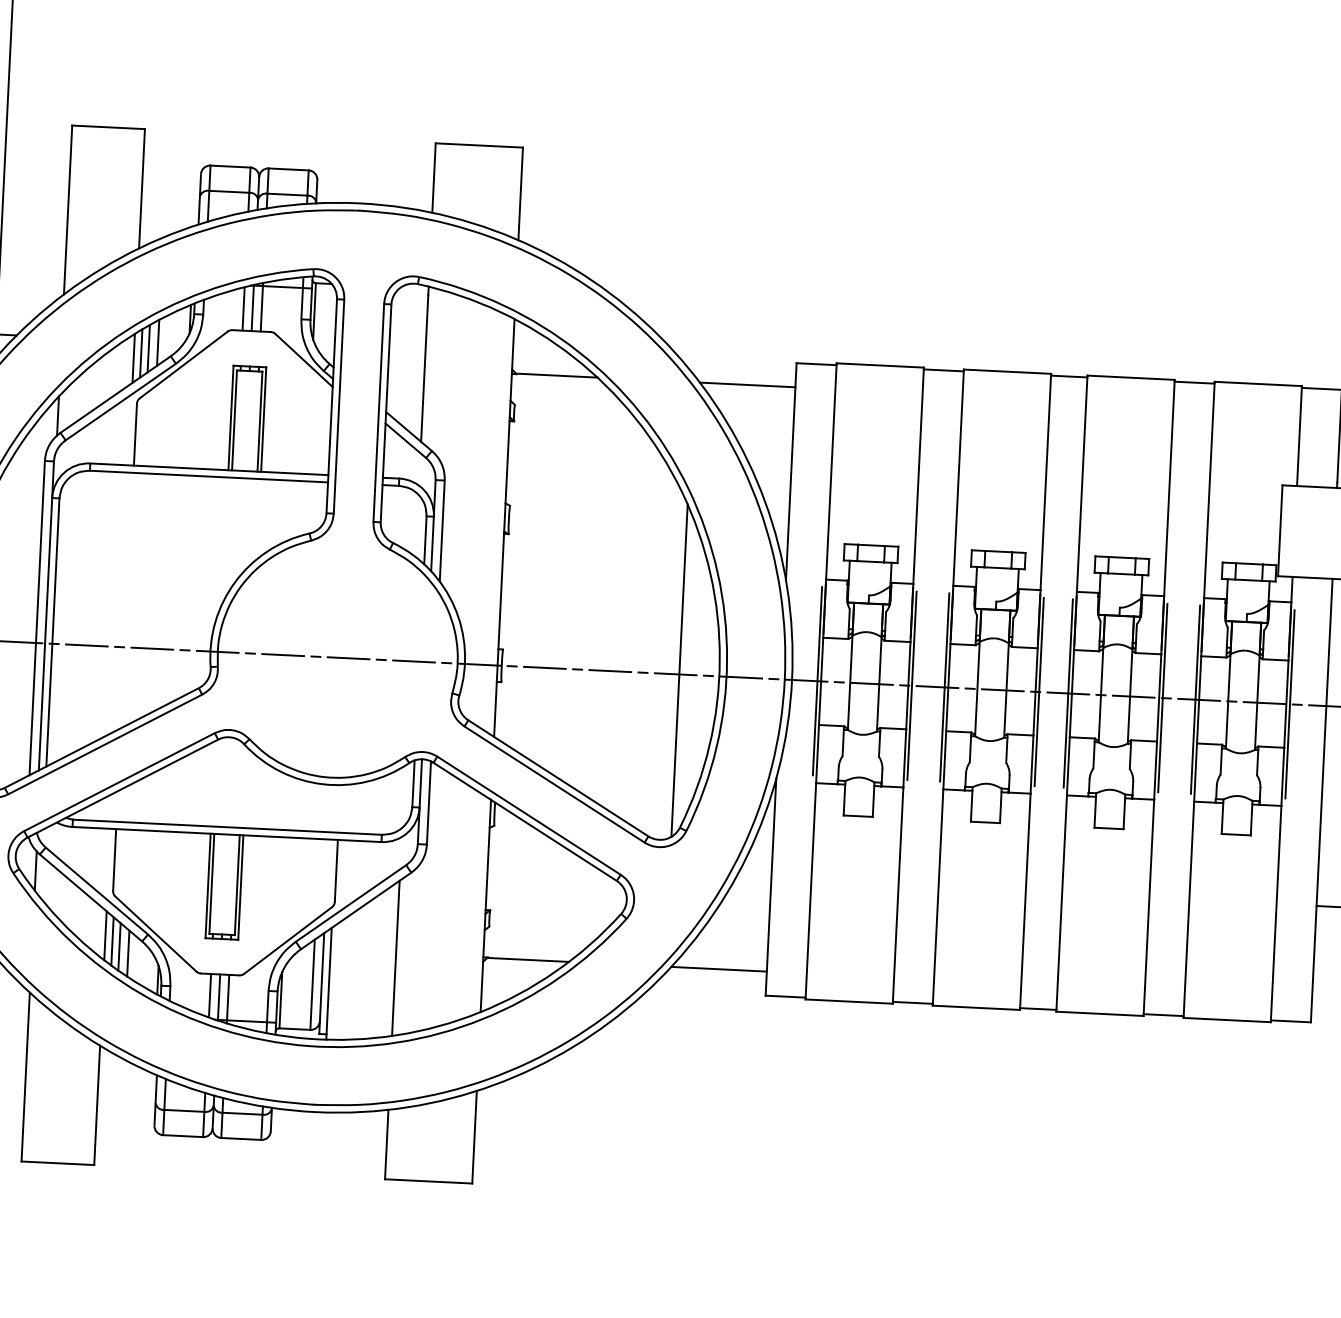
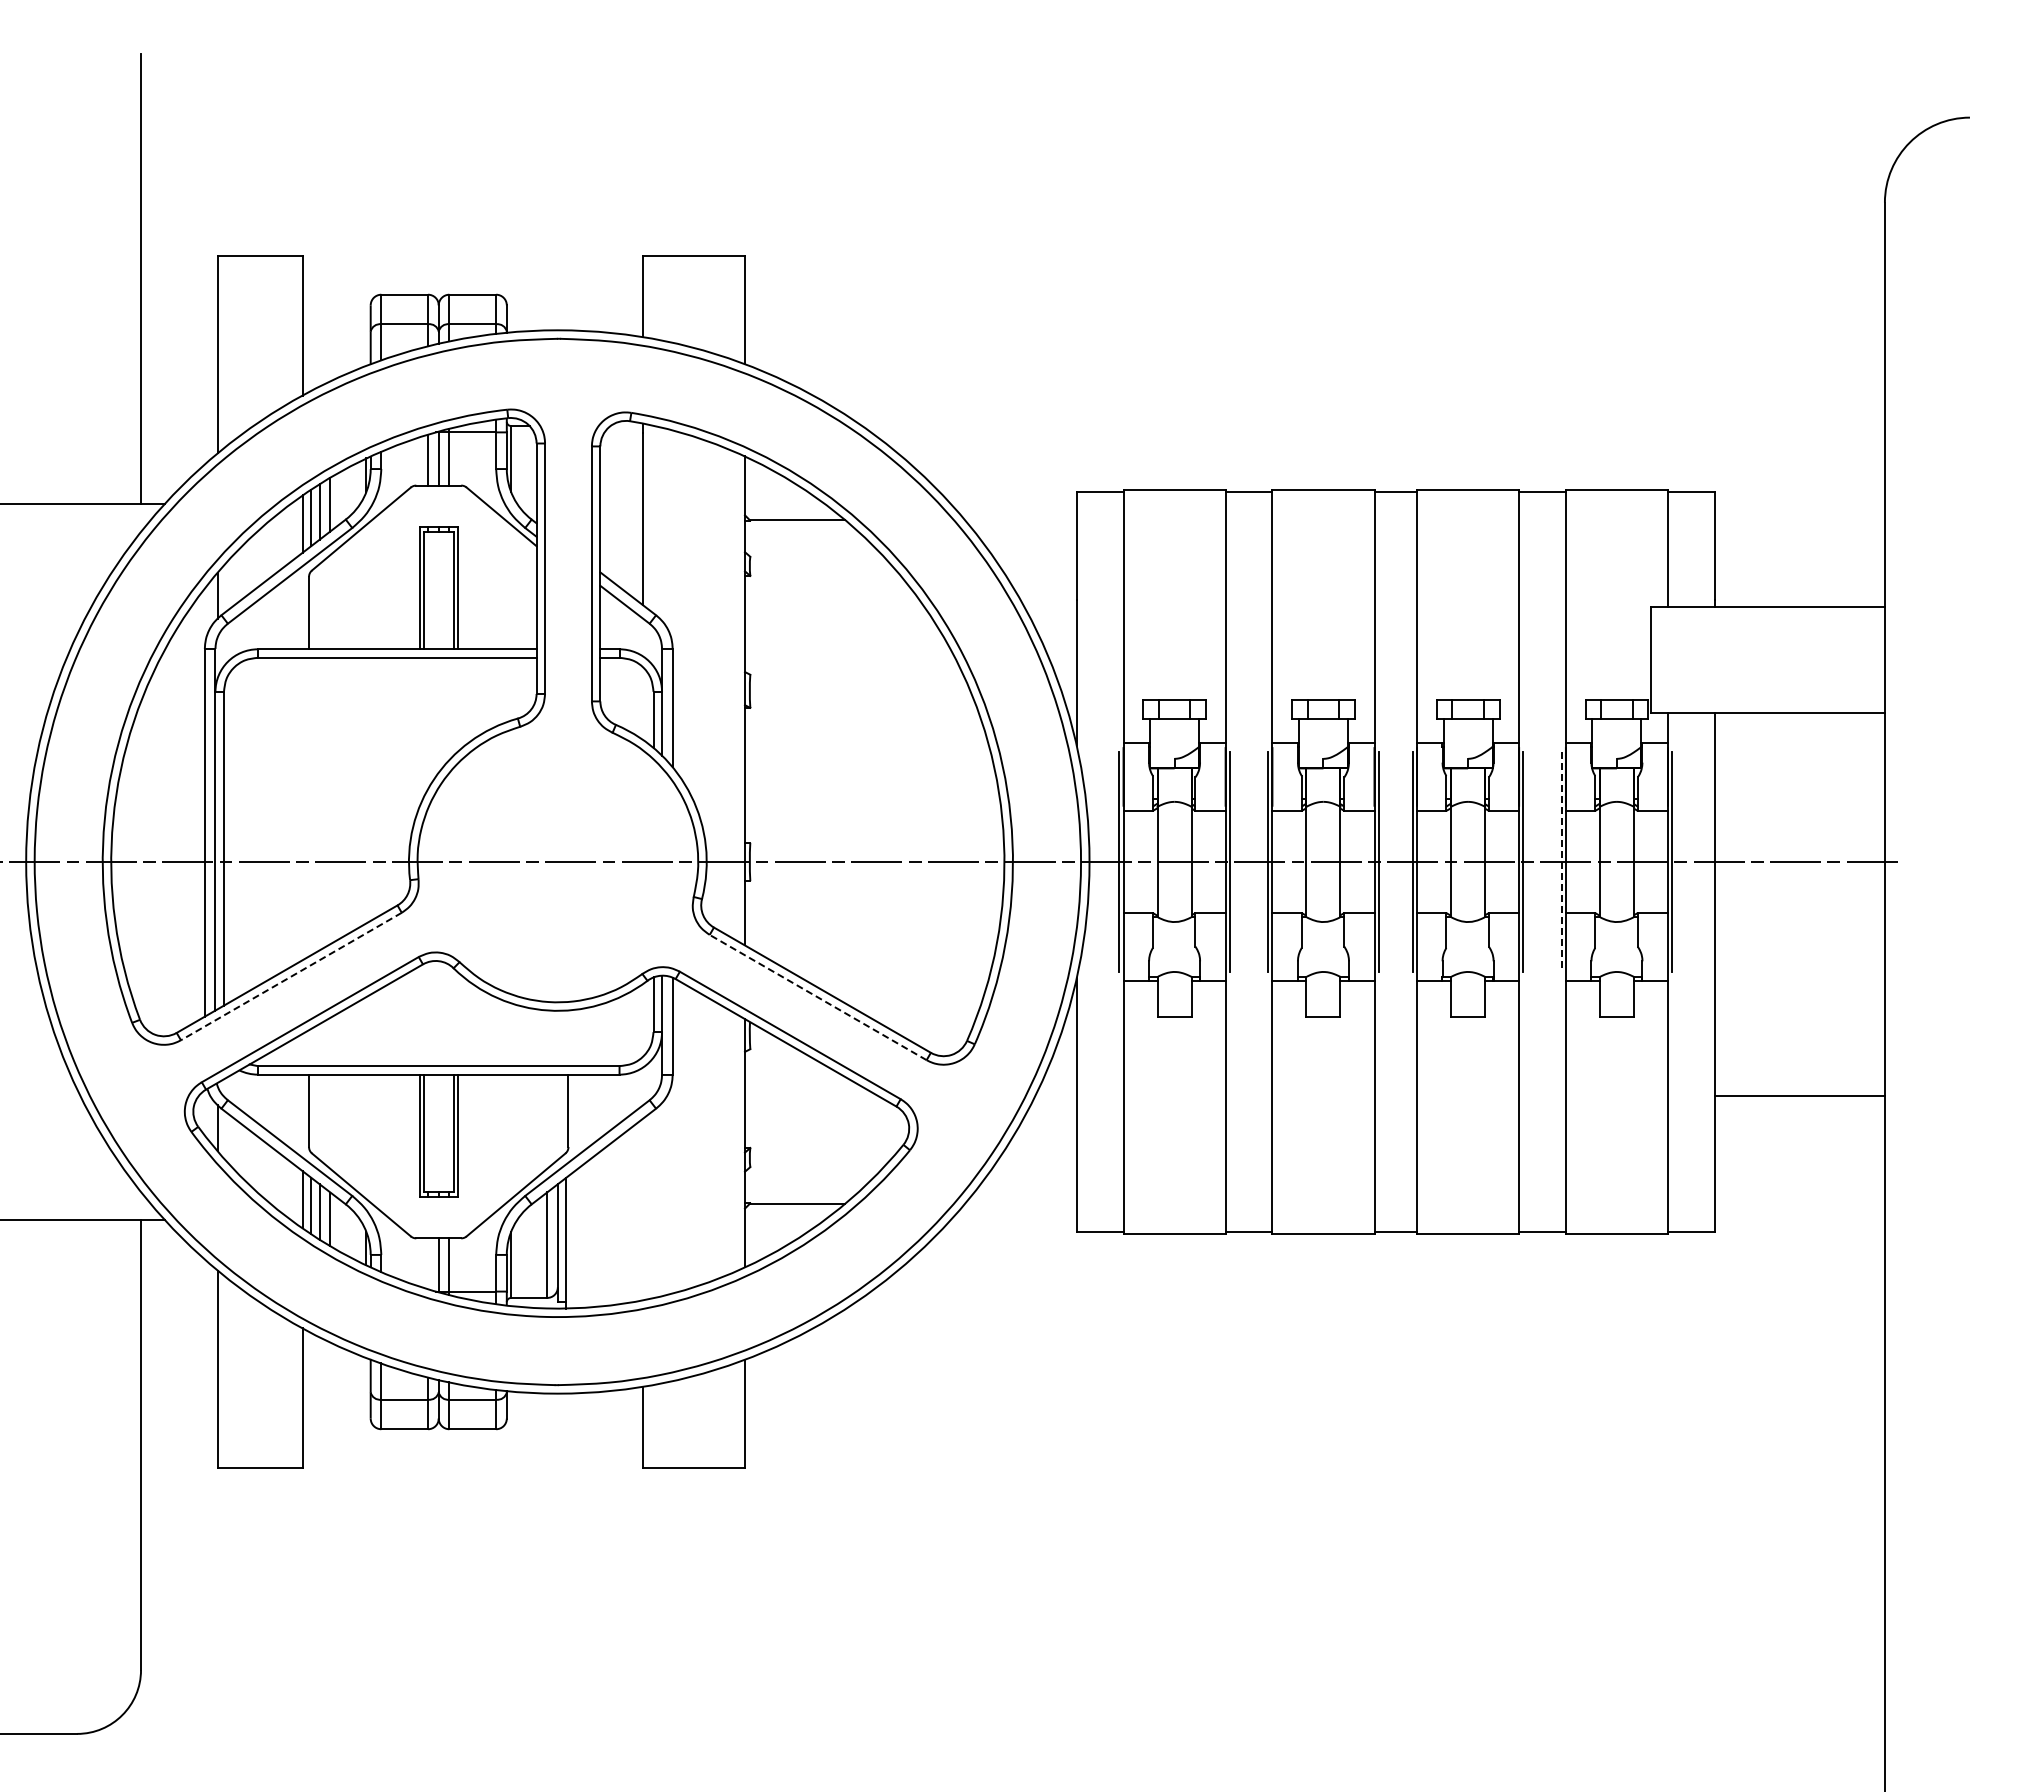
line: (747, 385) -> (1020, 520), removed
line: (679, 670) -> (957, 857), removed
line: (1195, 700) -> (1561, 862), solid -> dashed
line: (104, 744) -> (290, 976), solid -> dashed
line: (553, 784) -> (817, 997), solid -> dashed
line: (395, 958) -> (642, 1209), removed
line: (718, 968) -> (1020, 1203), removed
line: (210, 995) -> (428, 1263), removed

